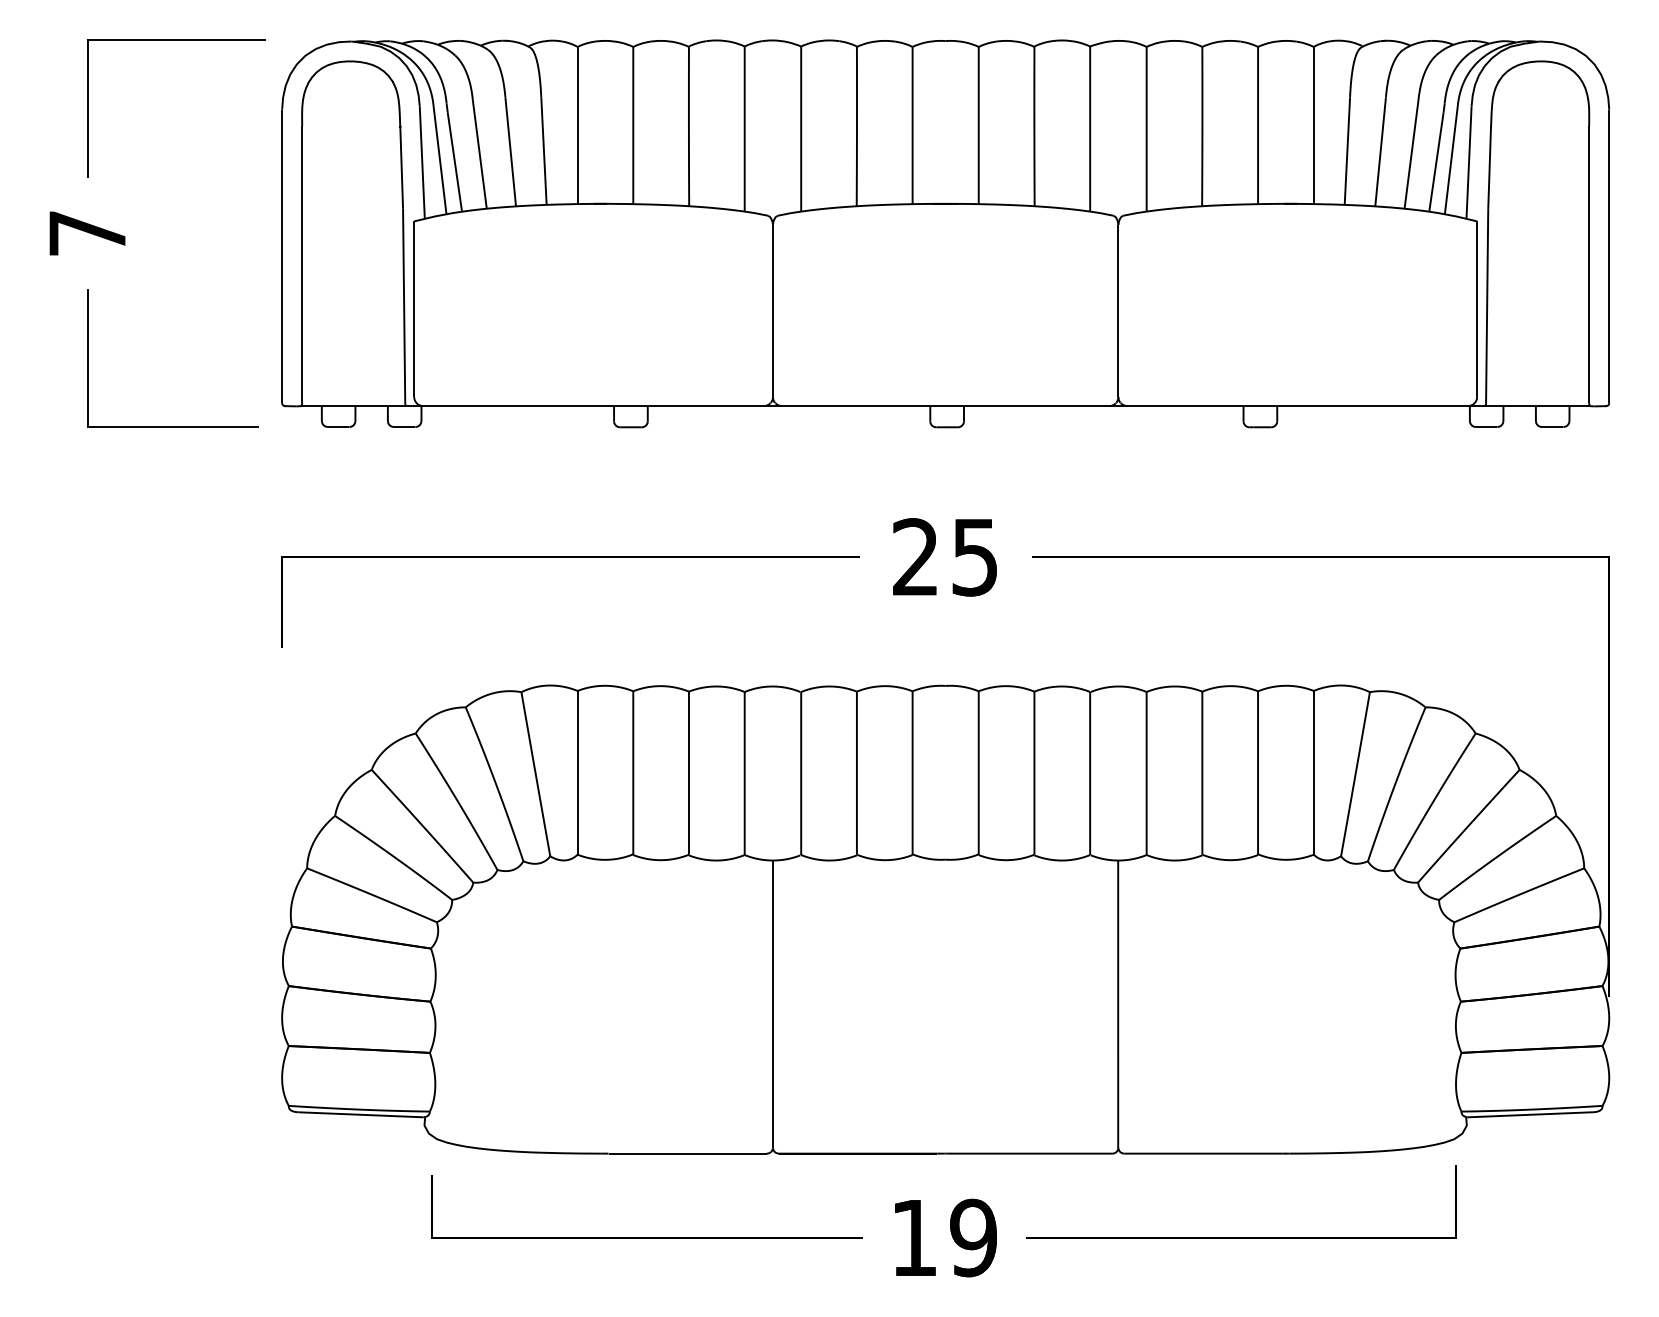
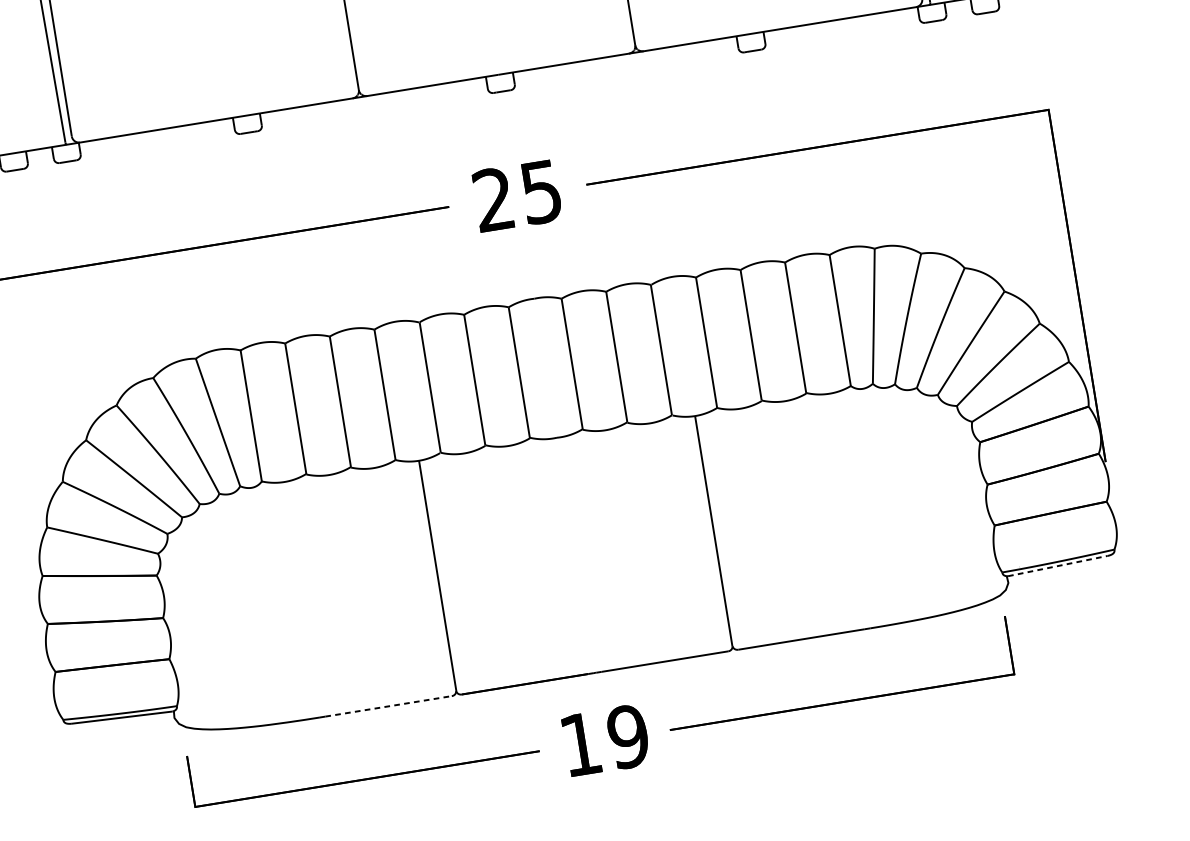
line: (1530, 1114) -> (1057, 565), solid -> dashed
line: (688, 1153) -> (389, 706), solid -> dashed

